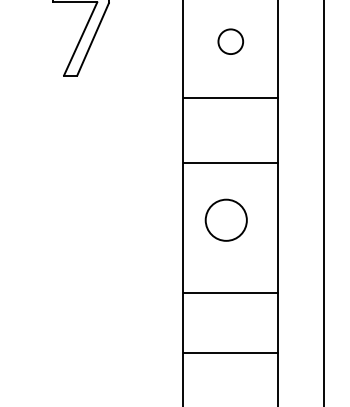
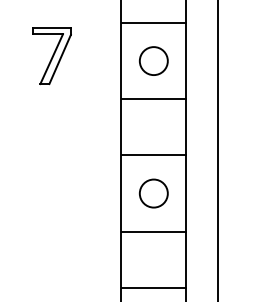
circle: (230, 40) -> (153, 60), size x1.67
line: (230, 162) -> (153, 155), moved
circle: (225, 220) -> (153, 193), moved
line: (230, 352) -> (153, 287), moved

